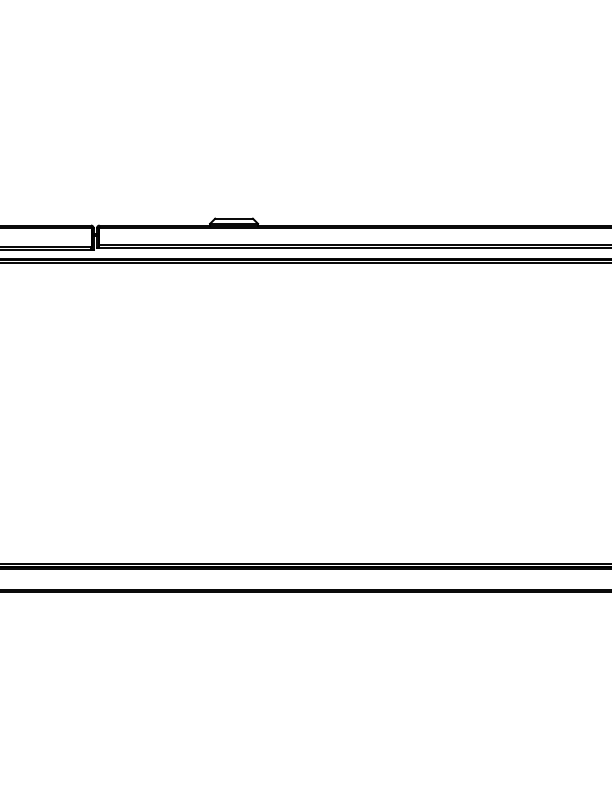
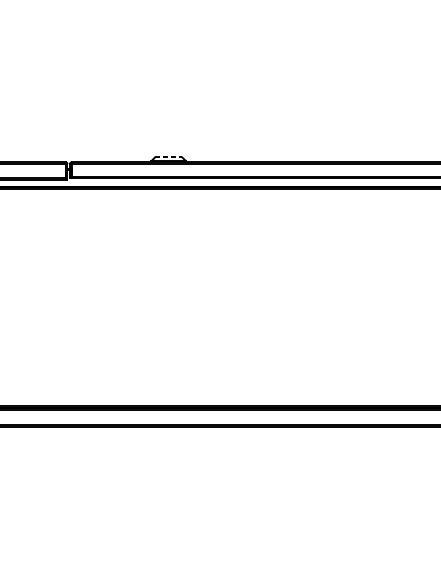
line: (234, 218) -> (168, 157), solid -> dashed

